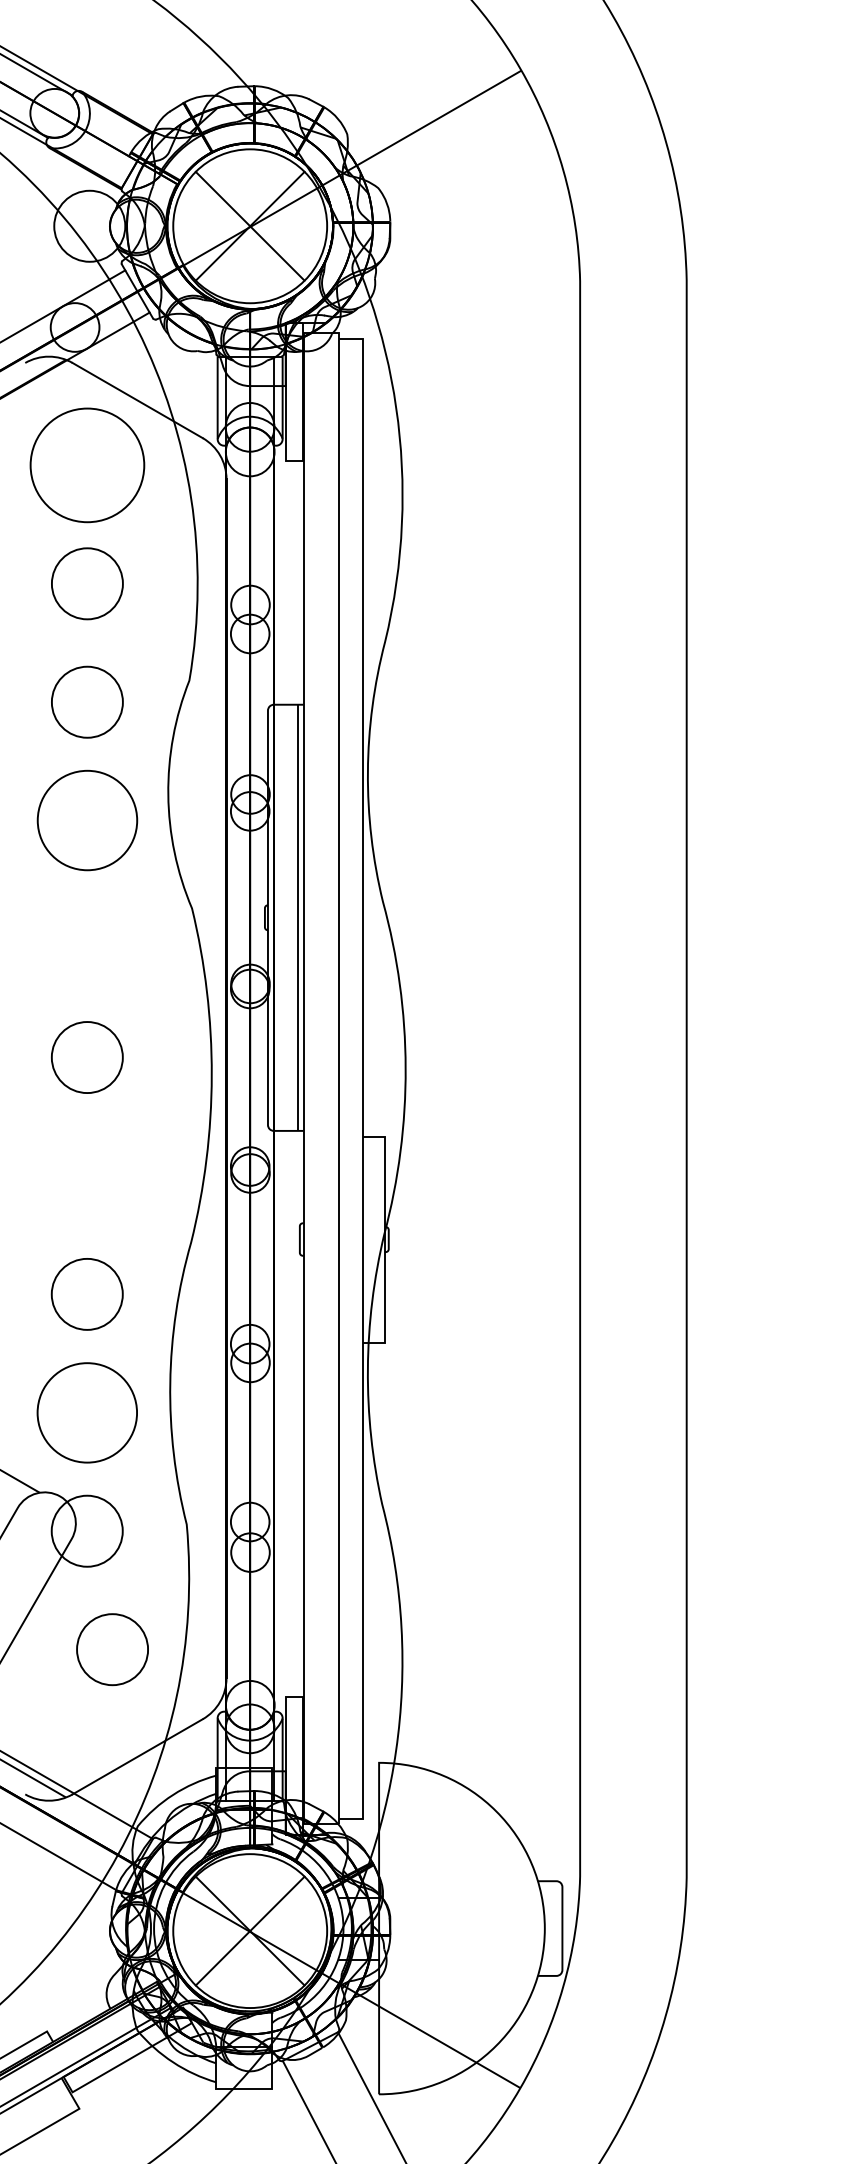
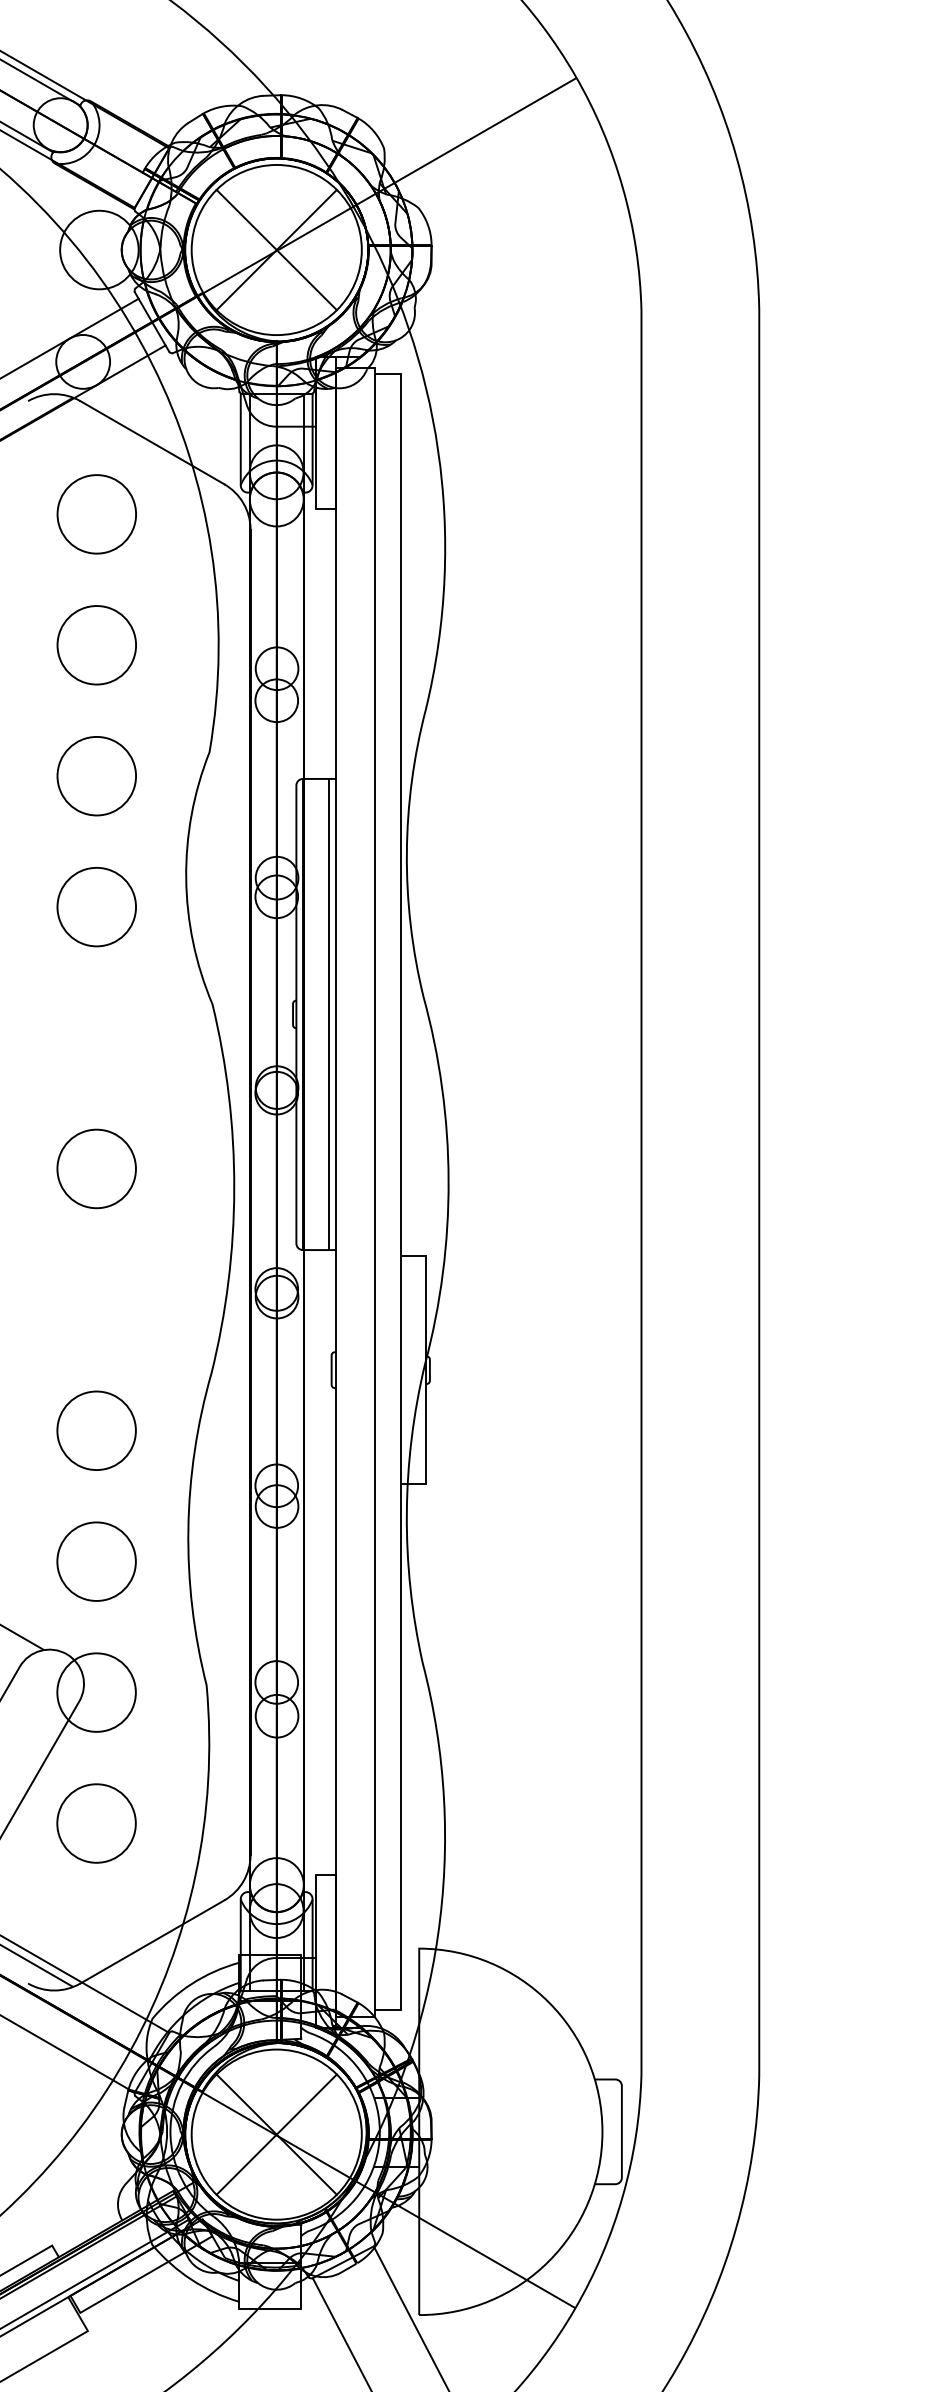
circle: (87, 465) -> (96, 514), size x0.62
circle: (87, 821) -> (96, 907), size x0.71
circle: (87, 1412) -> (96, 1561), size x0.71
circle: (112, 1649) -> (96, 1823), moved

